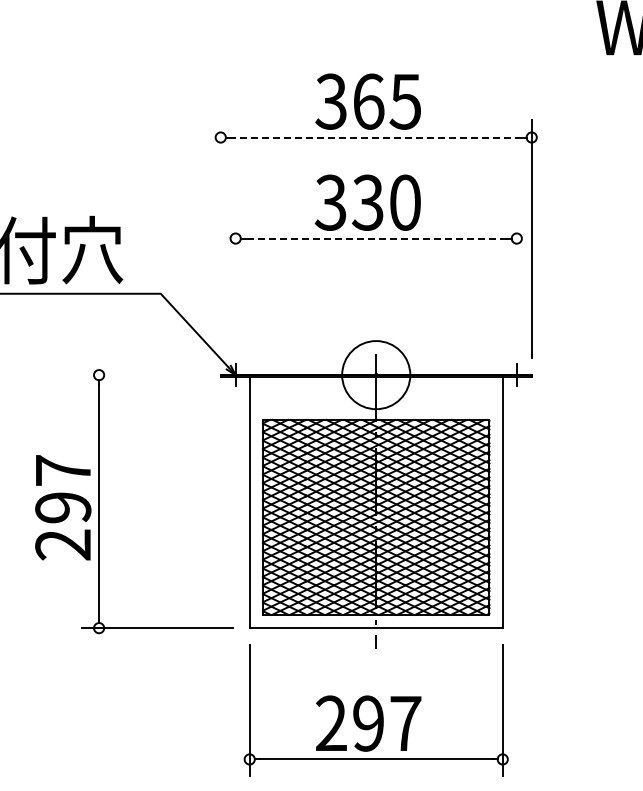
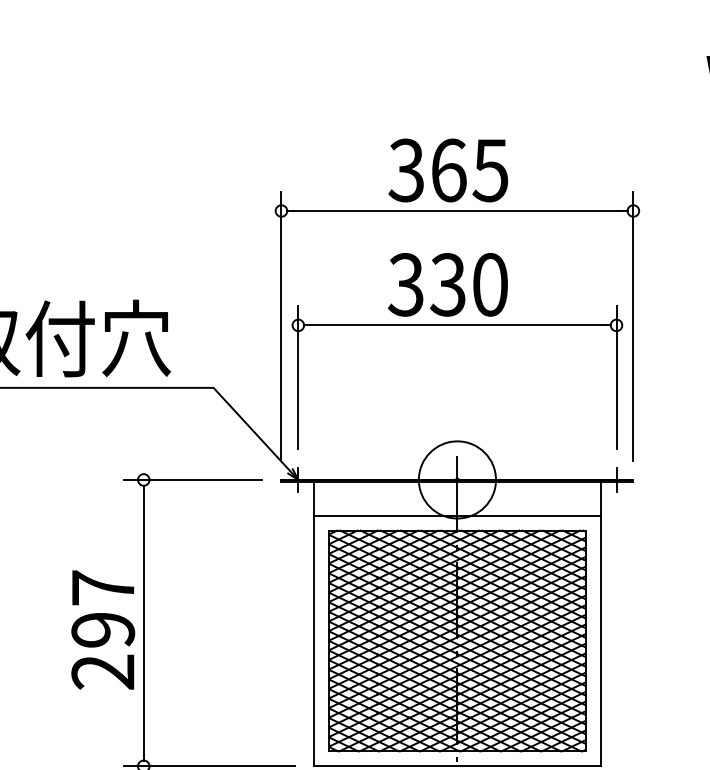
line: (375, 137) -> (456, 210), dashed -> solid
line: (375, 238) -> (456, 325), dashed -> solid
line: (220, 239) -> (281, 326), added
line: (235, 284) -> (298, 377), added
line: (516, 284) -> (616, 377), added
line: (142, 375) -> (192, 480), added
line: (375, 406) -> (456, 515), added

